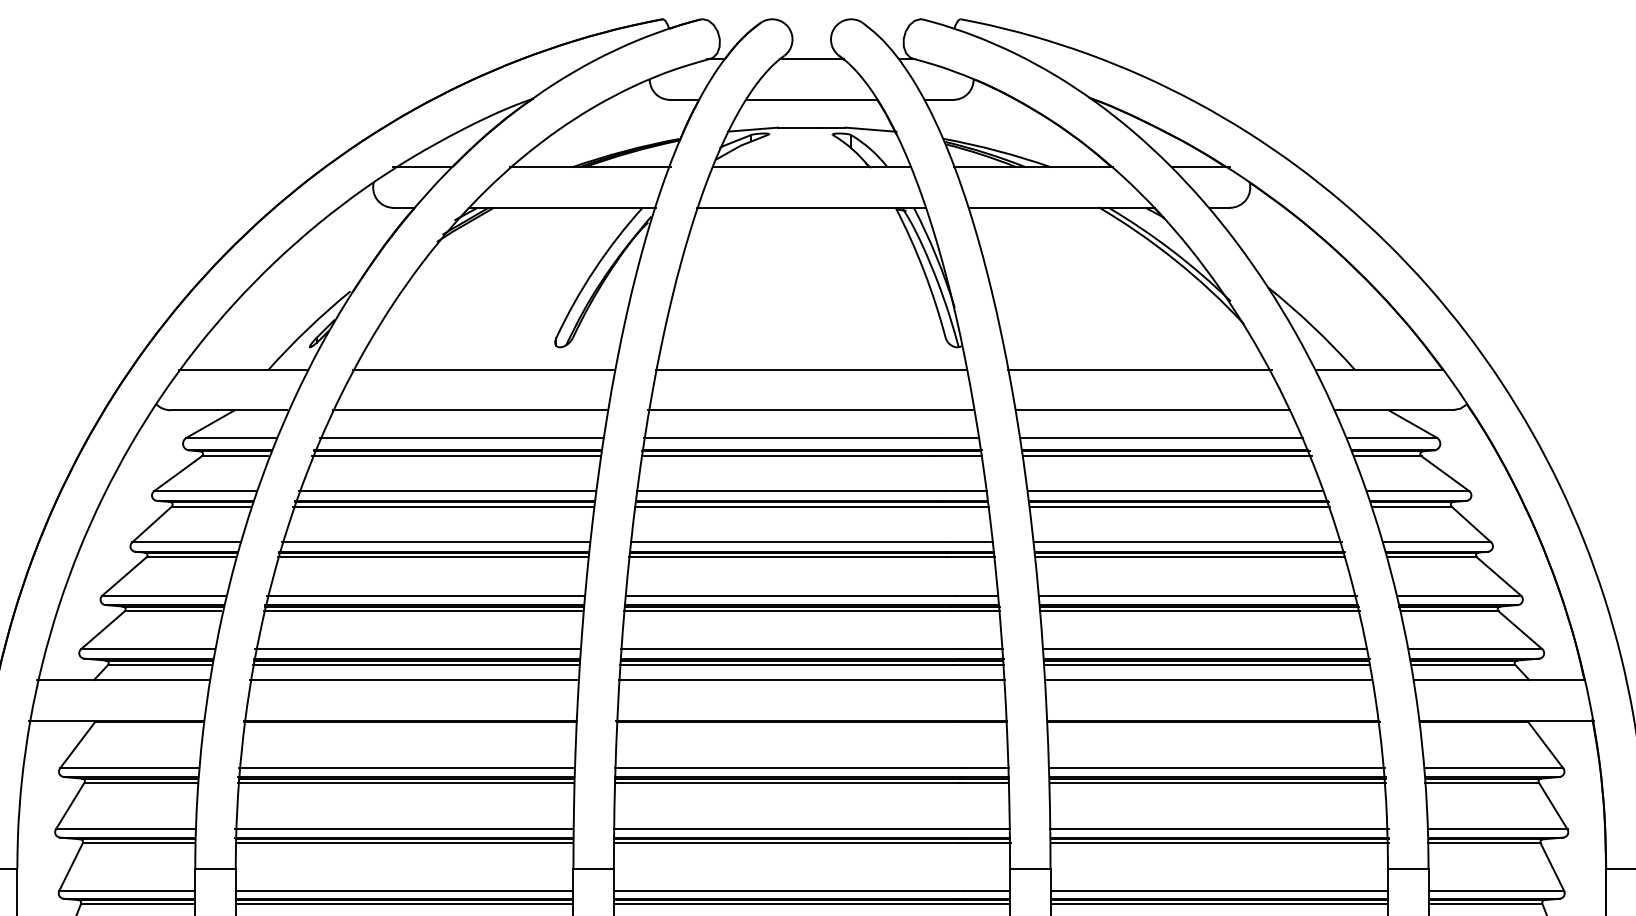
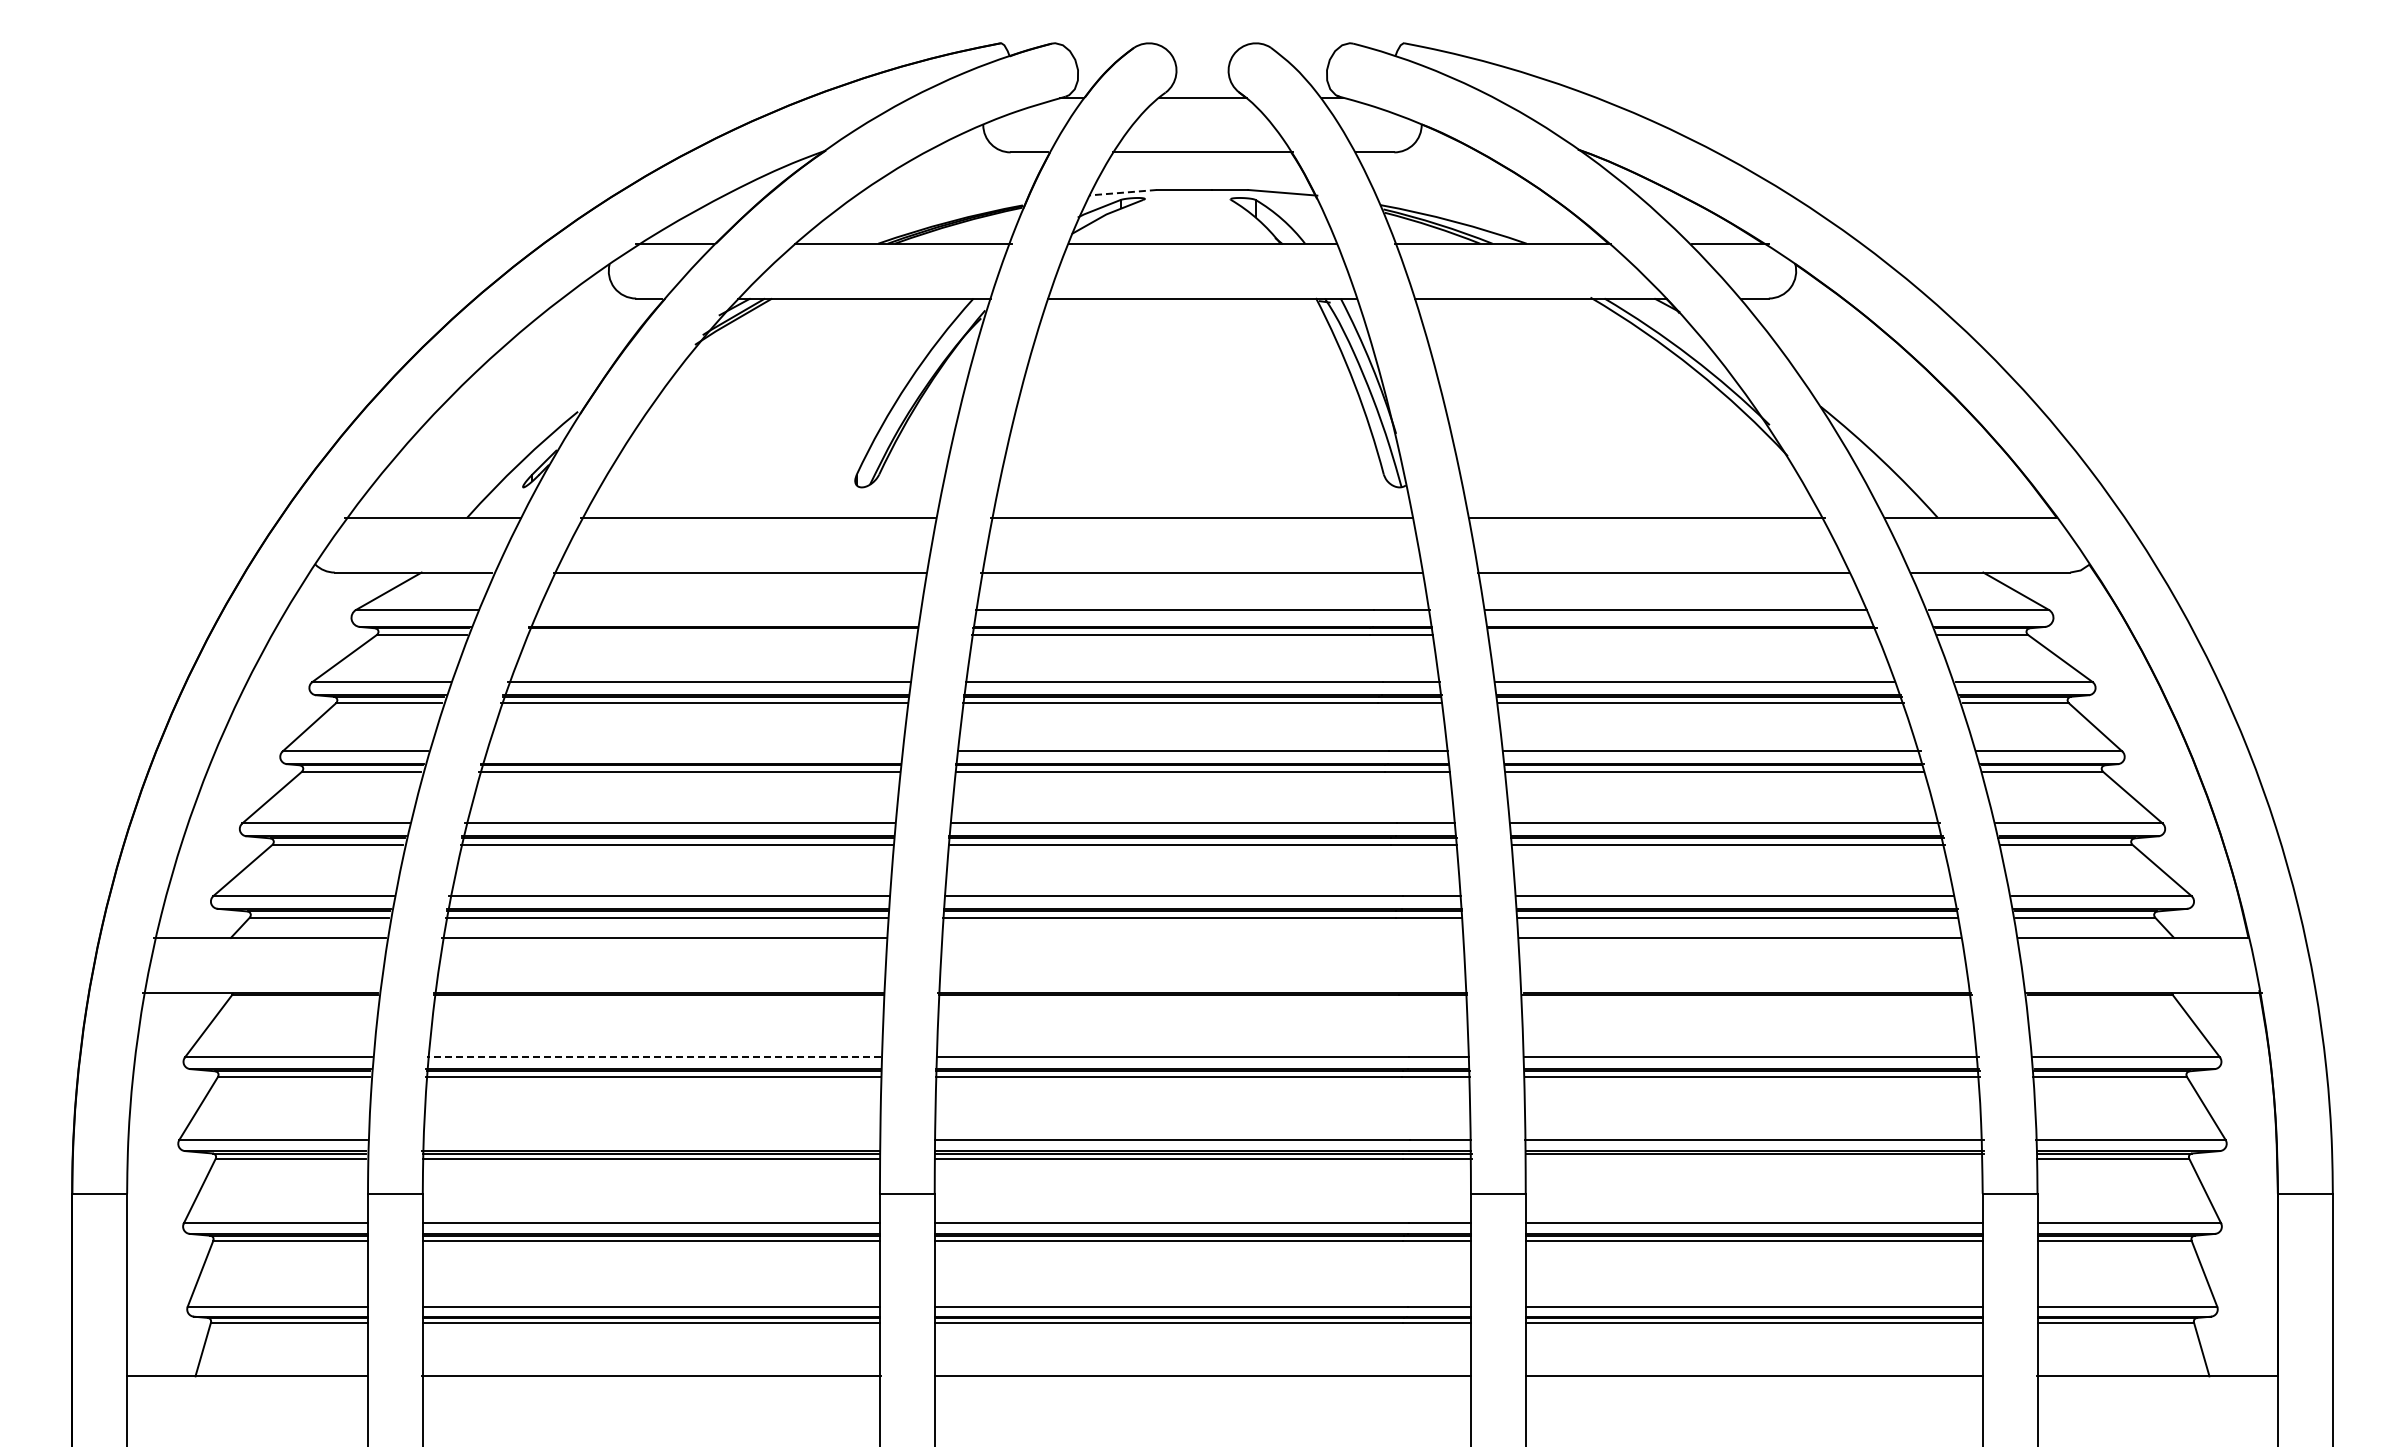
line: (753, 129) -> (1123, 192), solid -> dashed
line: (461, 437) -> (728, 609), removed
line: (456, 455) -> (721, 634), removed
line: (1167, 455) -> (1683, 634), removed
line: (435, 542) -> (693, 751), removed
line: (811, 679) -> (1202, 937), removed
line: (406, 768) -> (653, 1057), solid -> dashed
line: (403, 829) -> (650, 1139), removed
line: (1220, 843) -> (1755, 1158), removed

